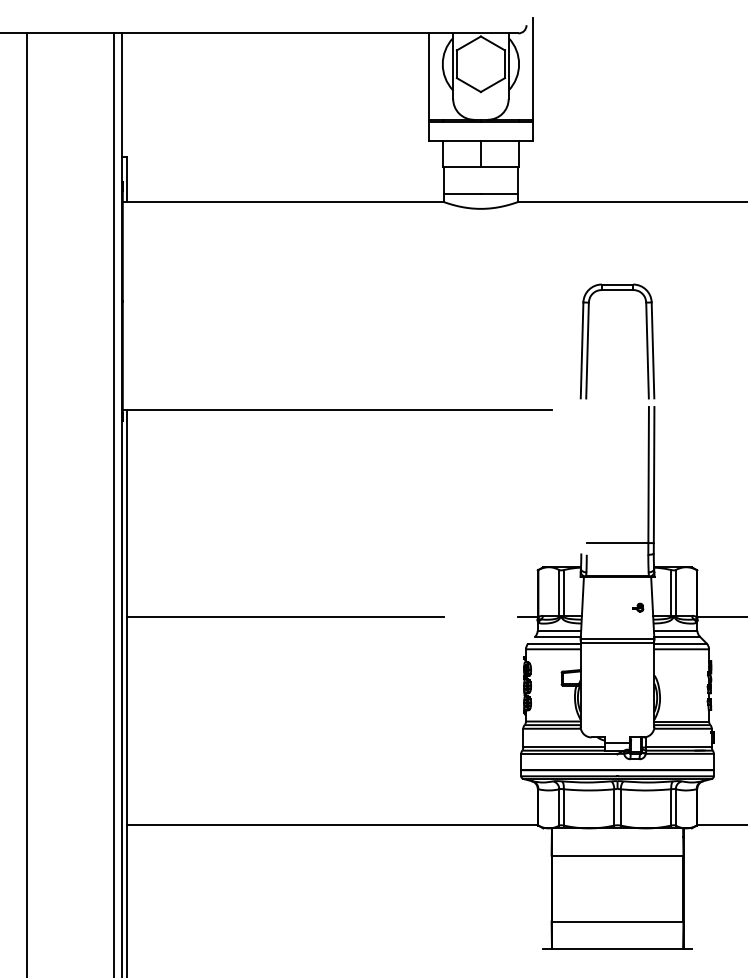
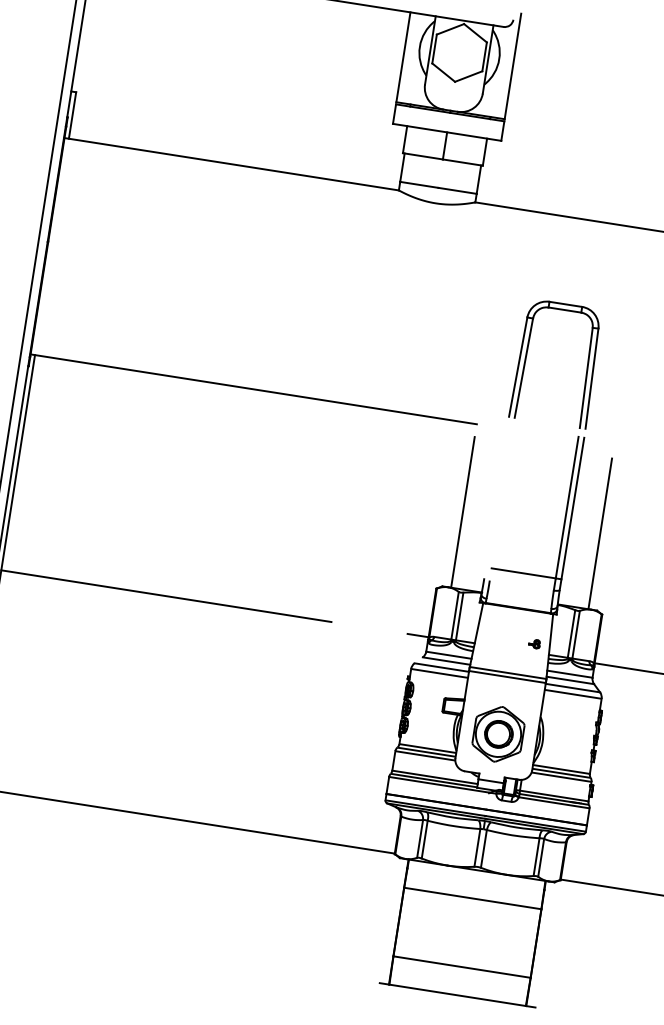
line: (551, 494) -> (462, 512), added
line: (683, 494) -> (600, 533), added
part: (617, 697) -> (498, 734), added

